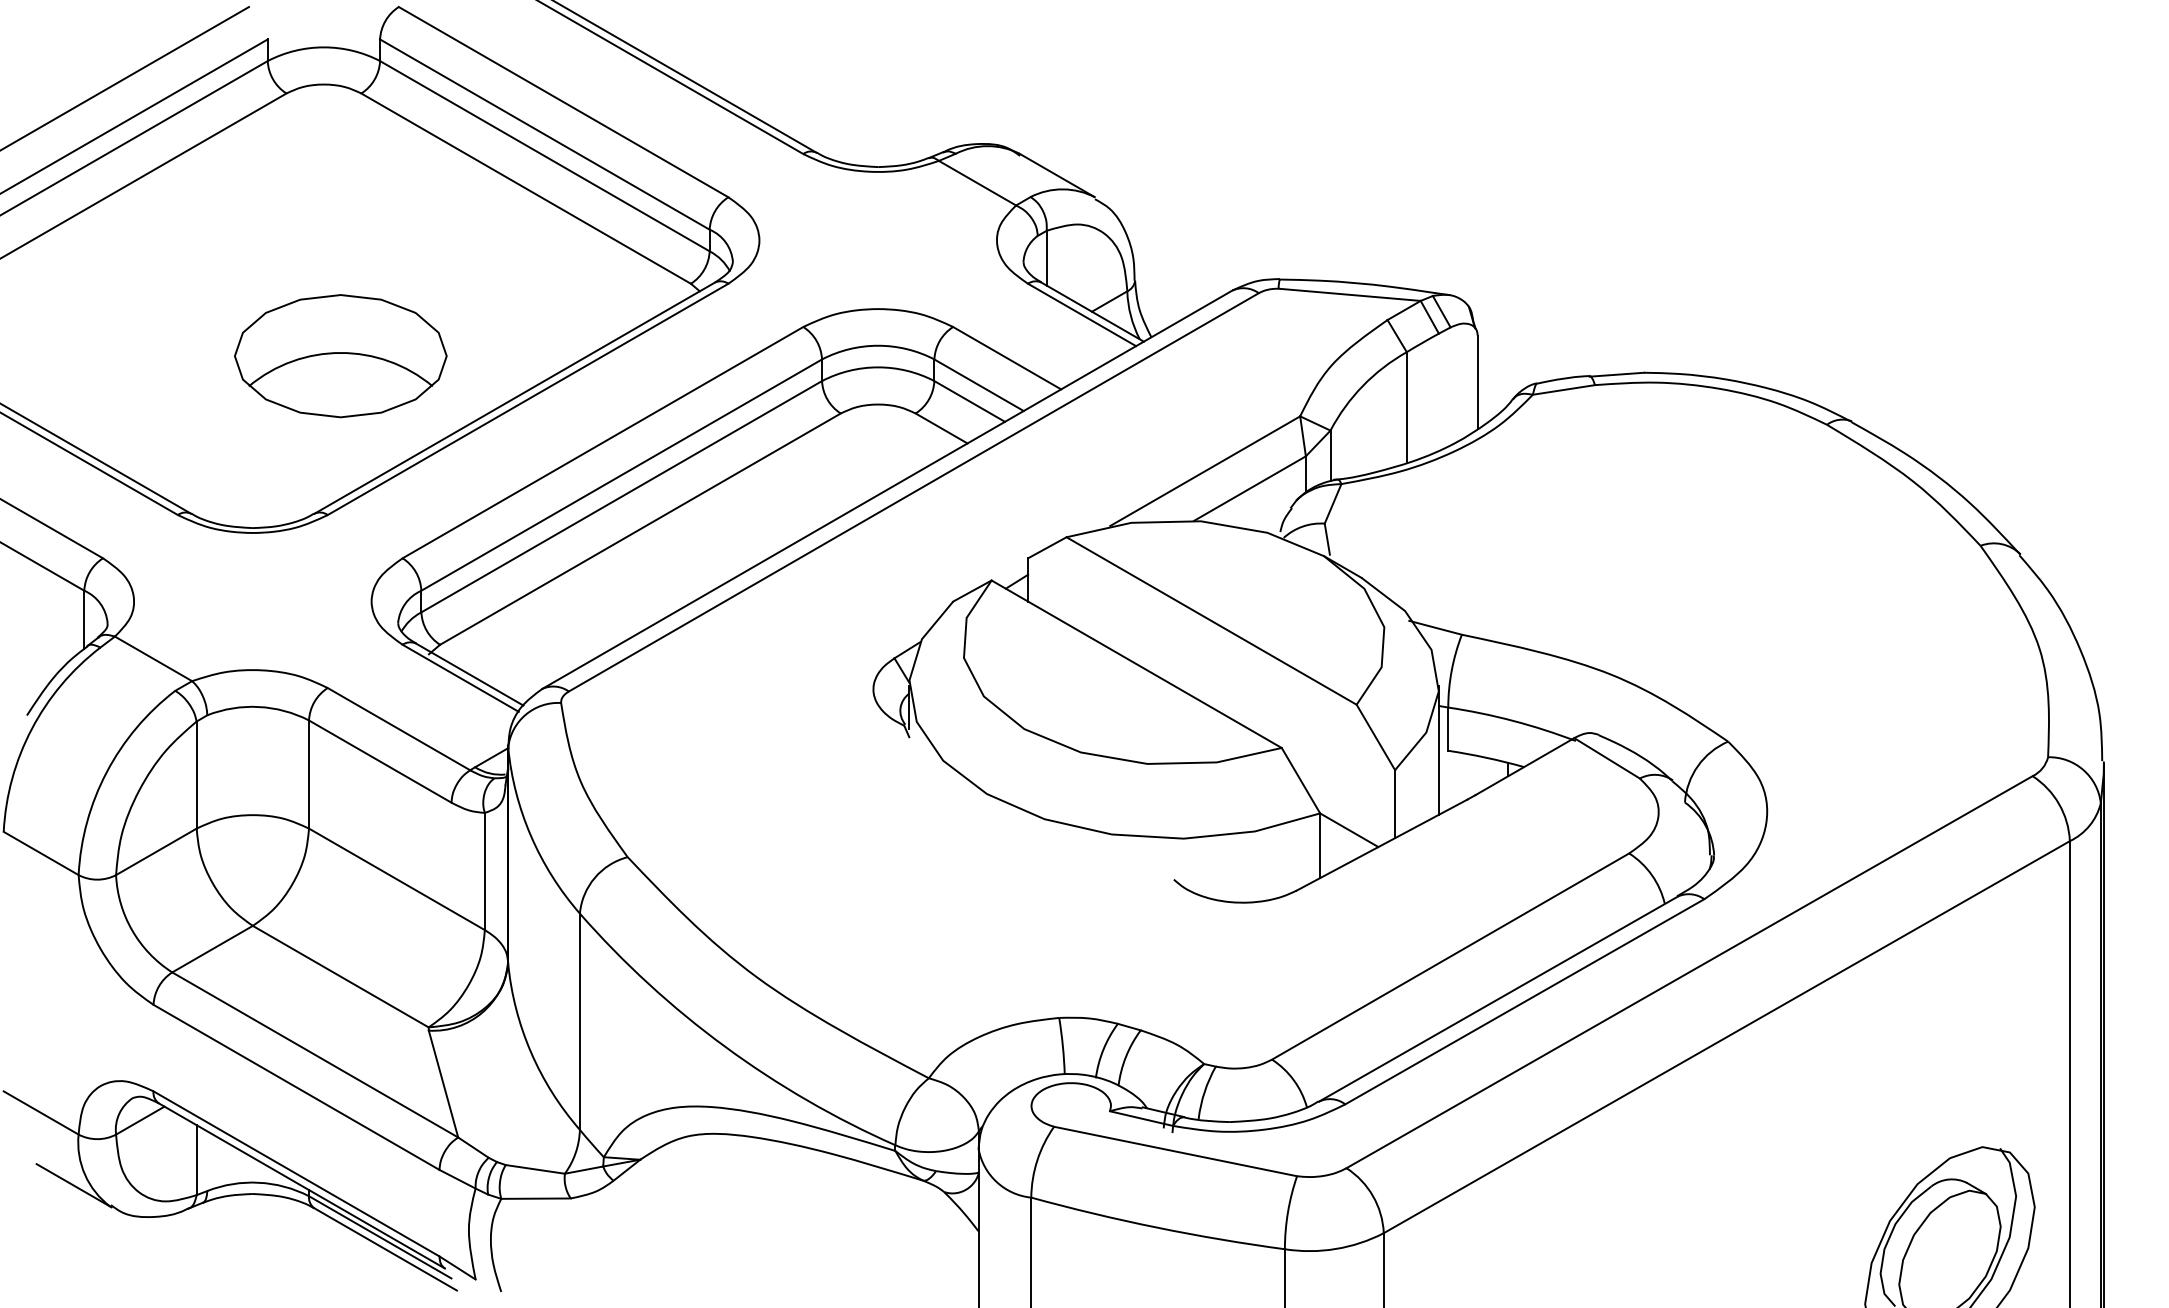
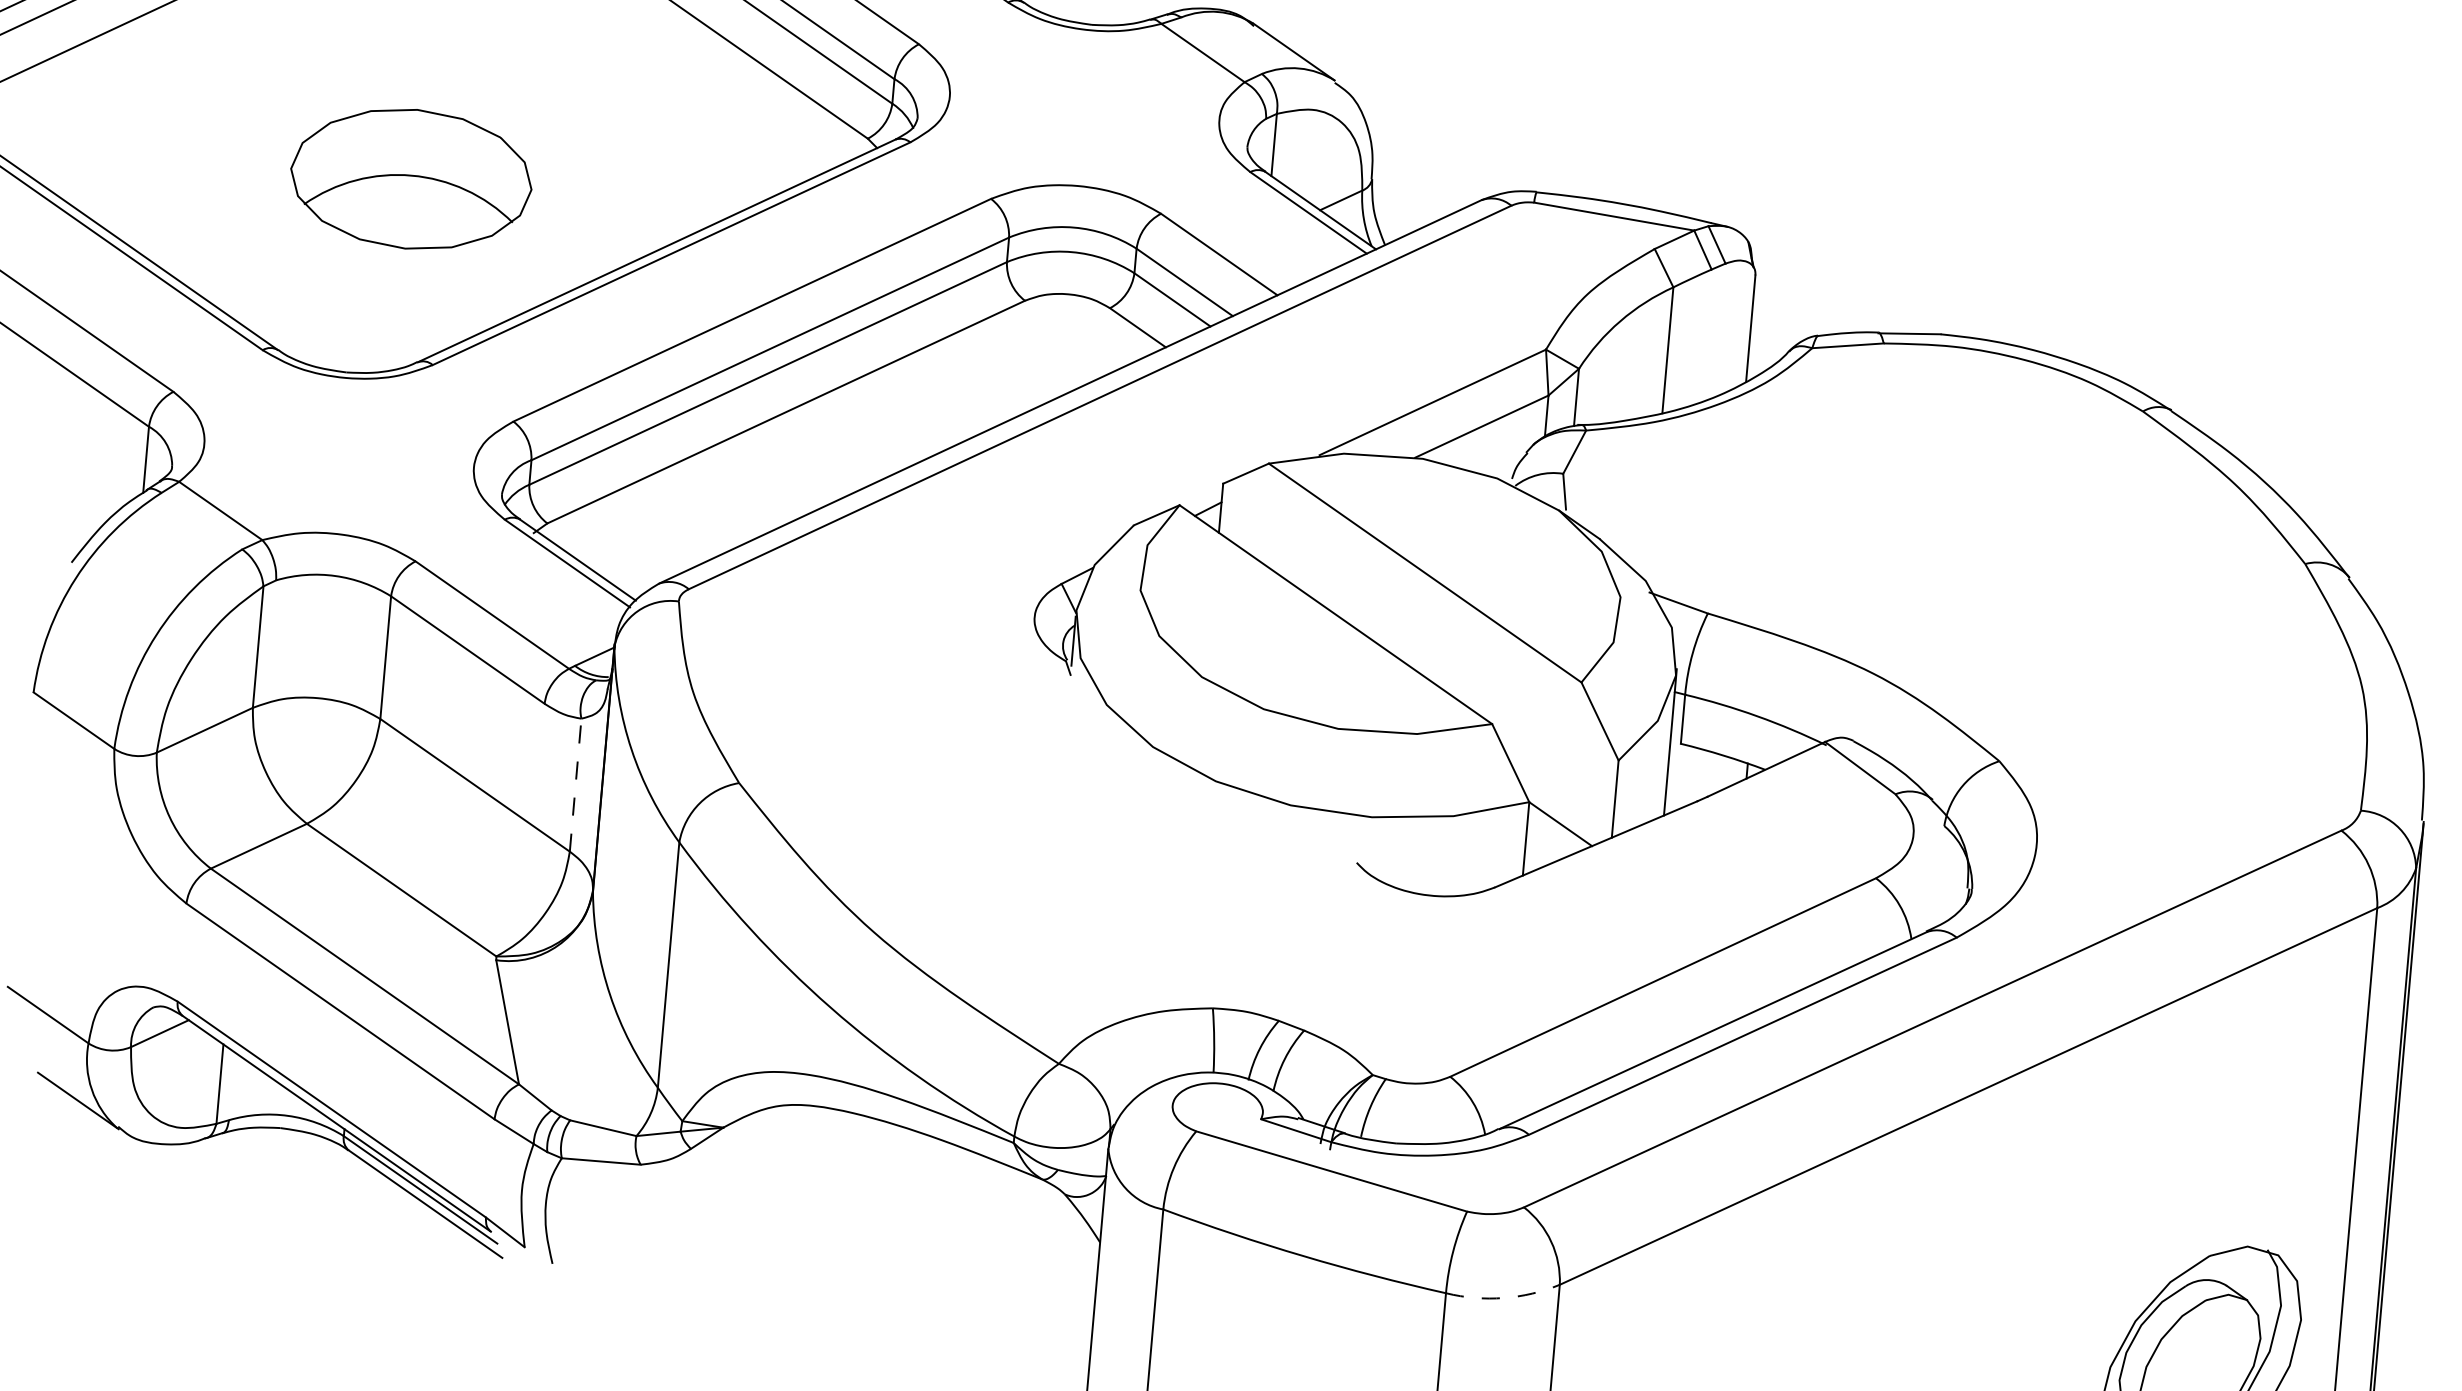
part: (340, 356) -> (410, 179), moved
line: (484, 871) -> (575, 785), solid -> dashed
arc: (1335, 1249) -> (1503, 1298), solid -> dashed

